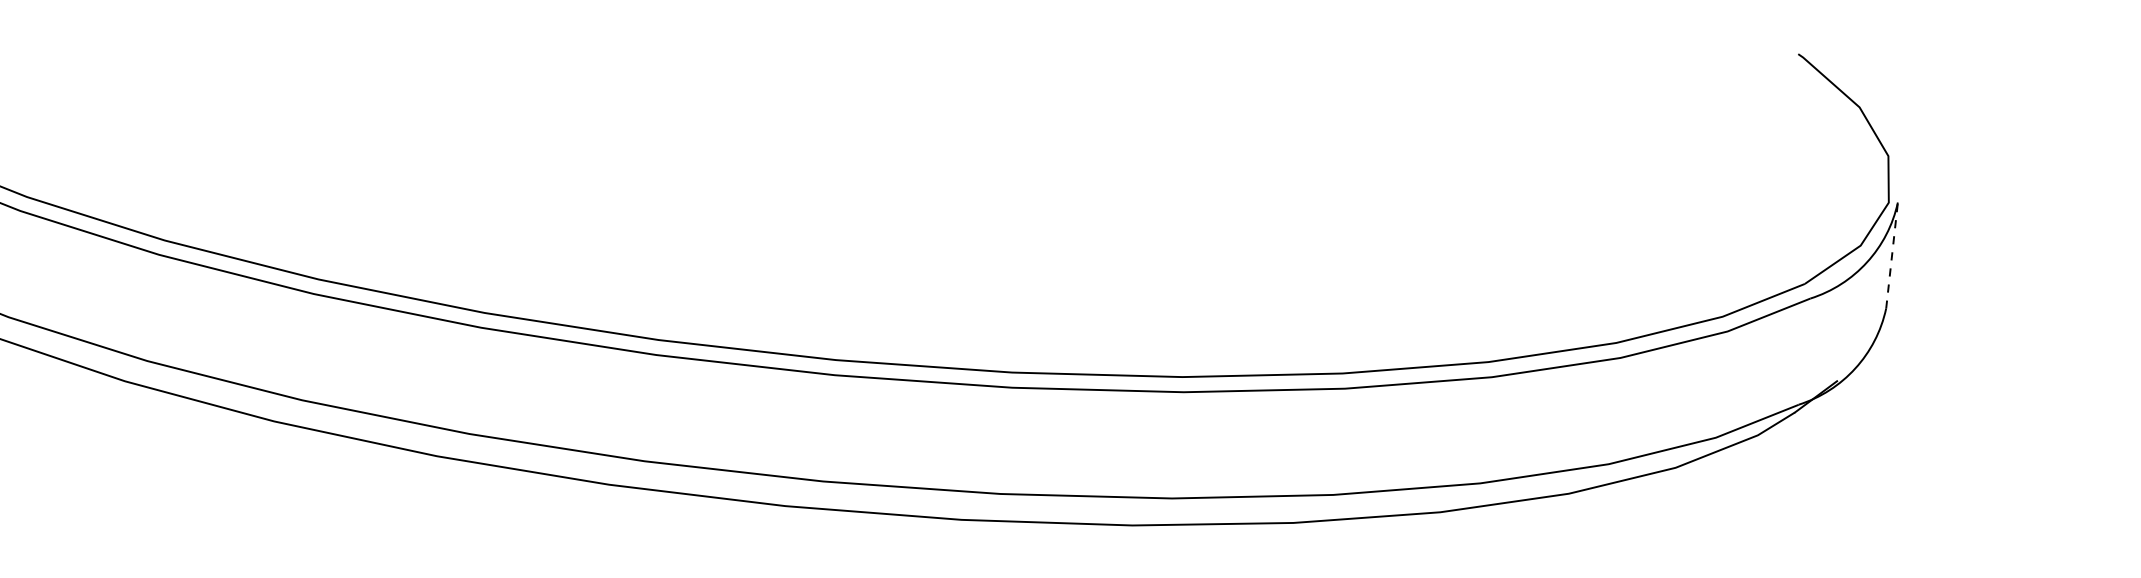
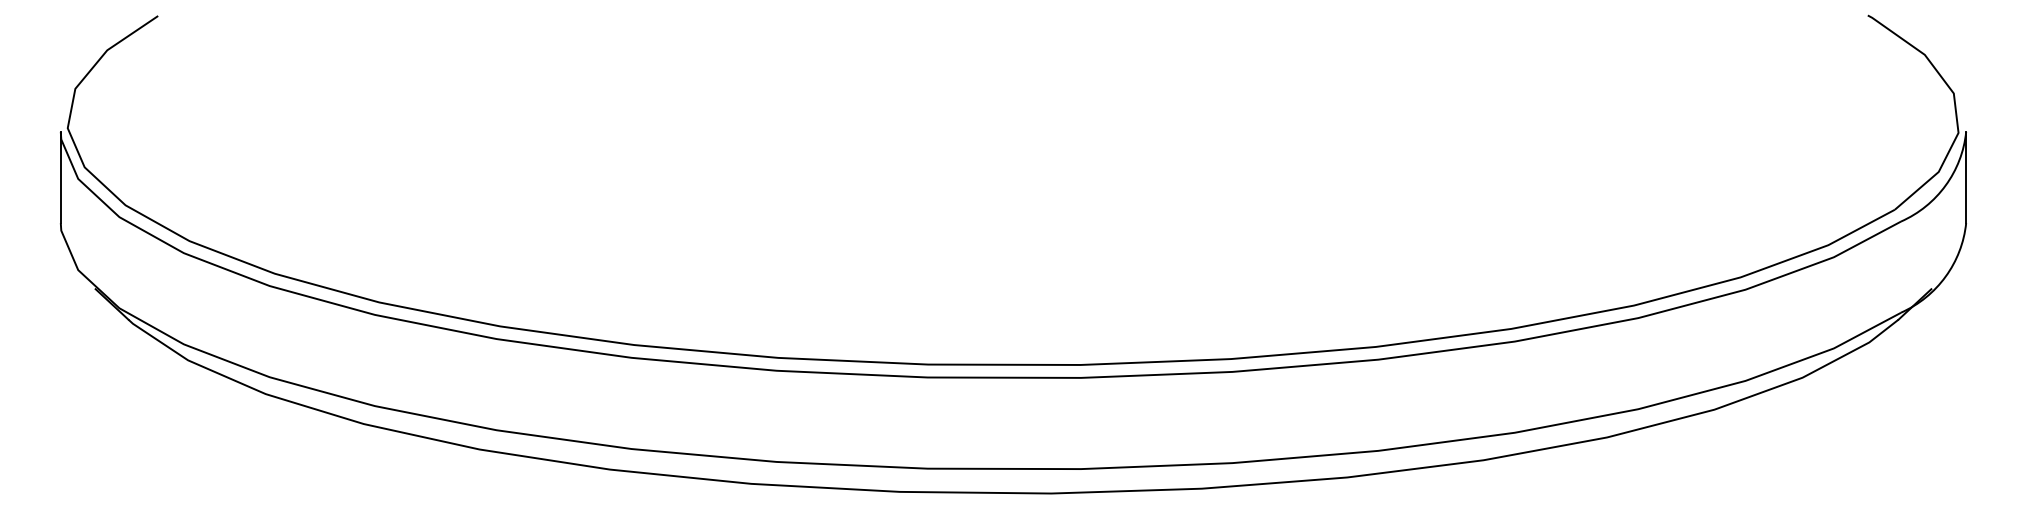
line: (1892, 255) -> (1966, 177), dashed -> solid

